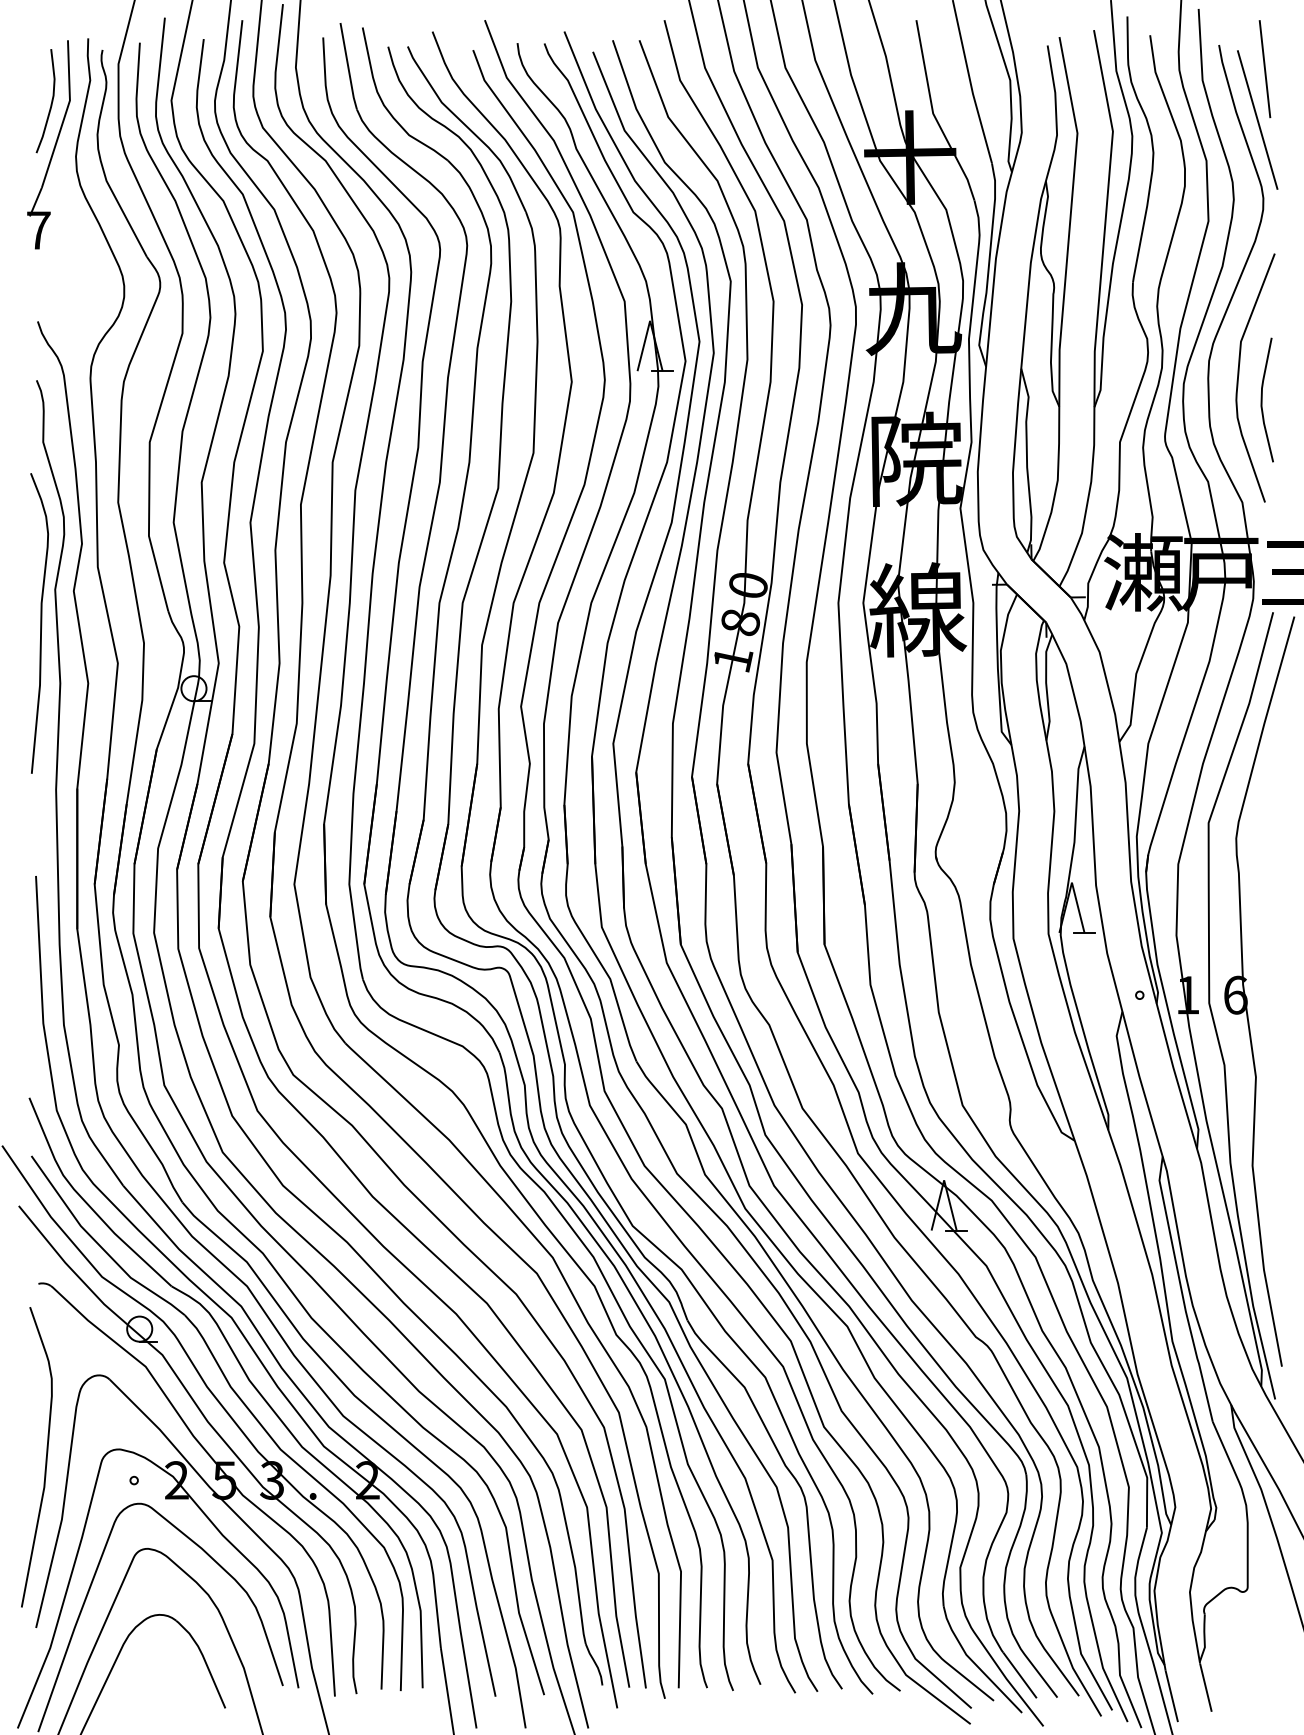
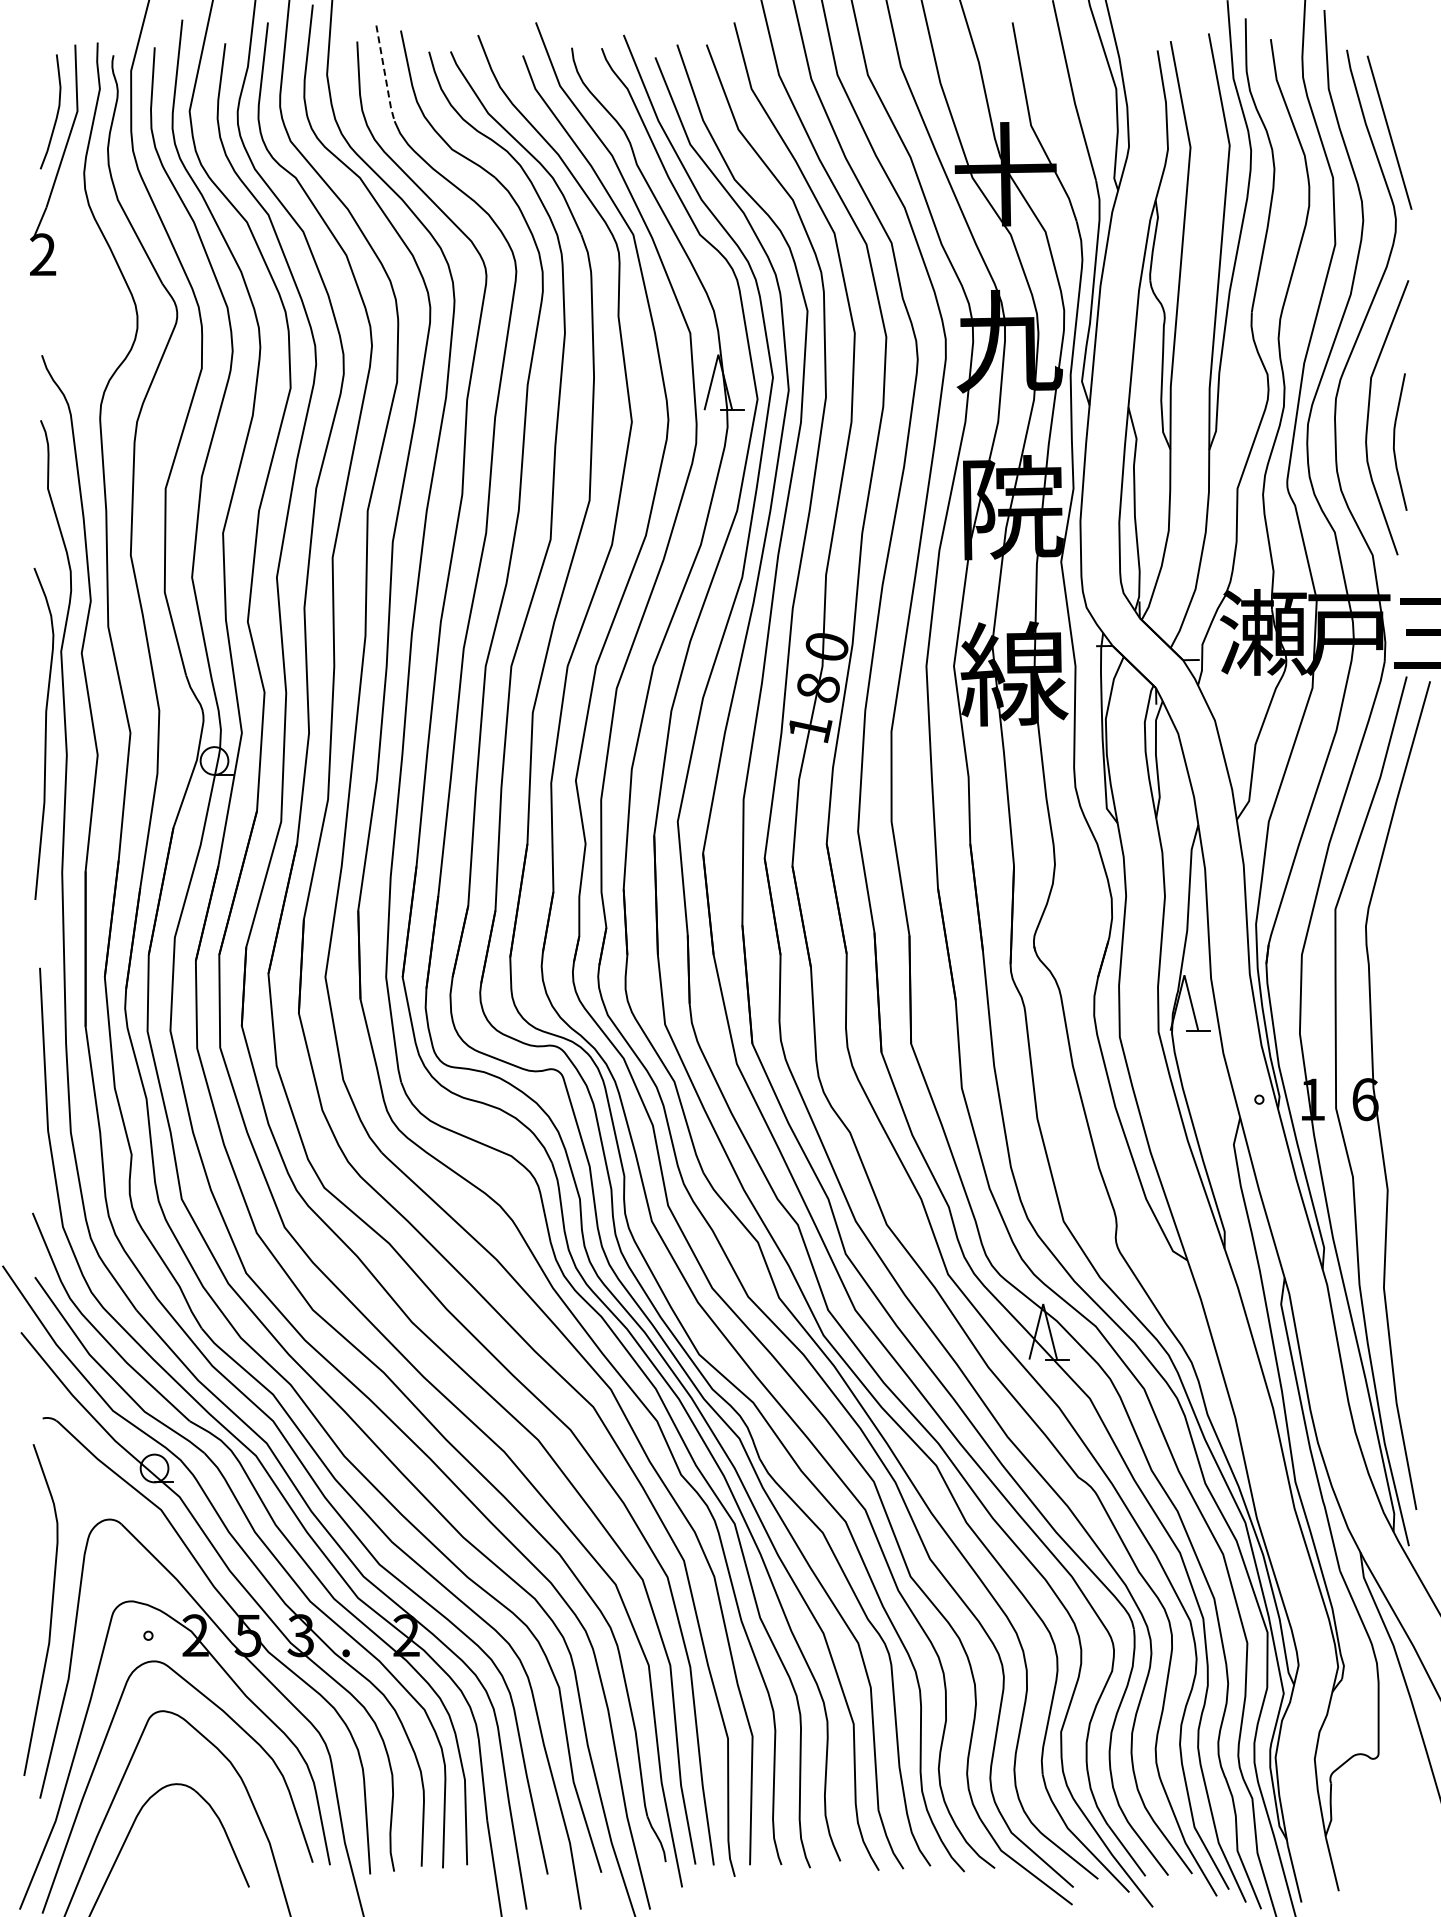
line: (348, 67) -> (385, 74), solid -> dashed
line: (1264, 69) -> (1397, 76), removed
text: (39, 230) -> (43, 254), 7 -> 2
curve: (40, 623) -> (44, 733), moved

